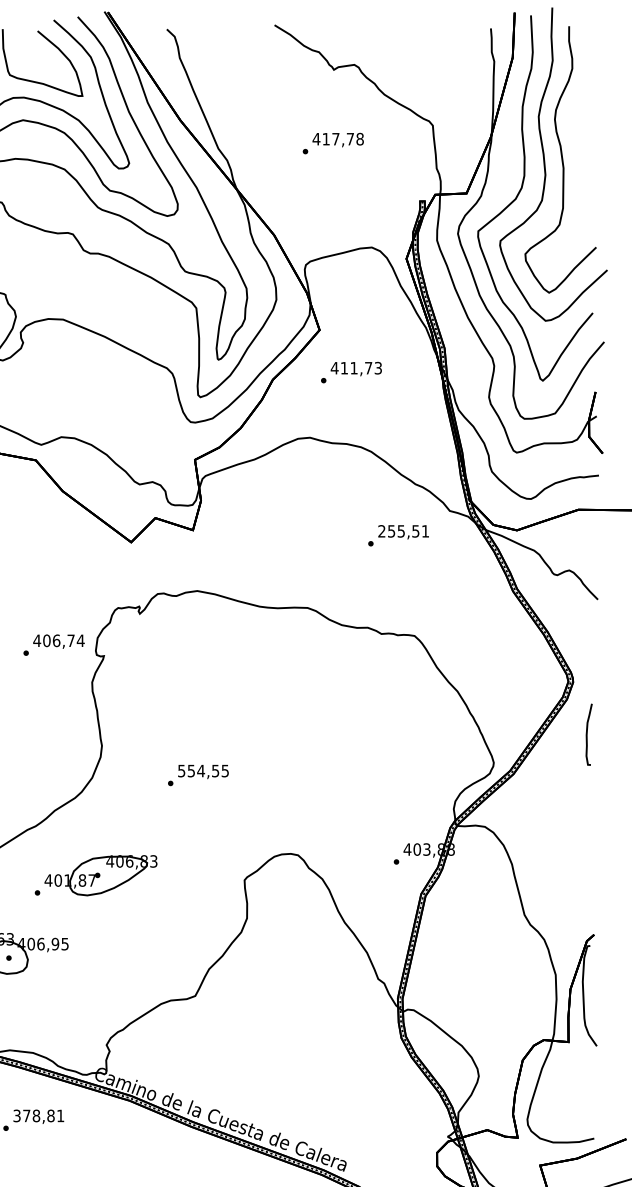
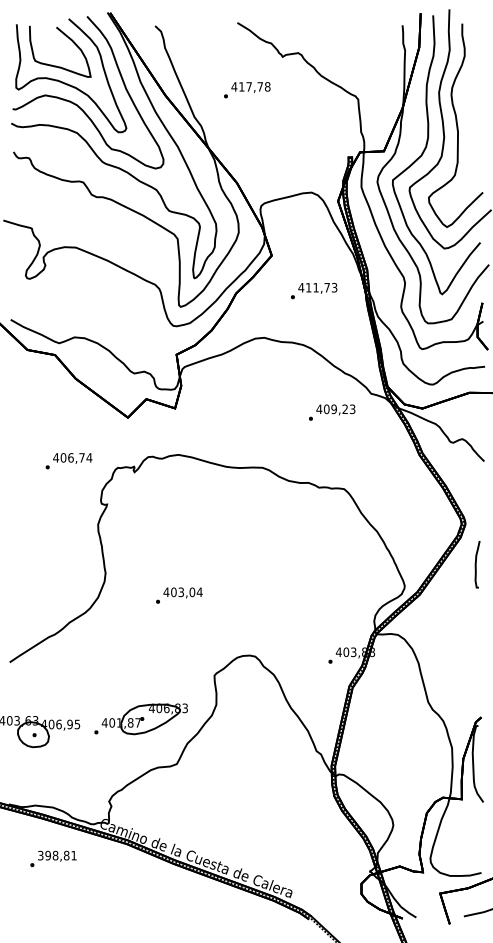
text: (333, 143) -> (247, 90), moved
text: (351, 373) -> (314, 291), moved
text: (403, 531) -> (335, 409), 255,51 -> 409,23
text: (53, 645) -> (68, 461), moved
text: (202, 771) -> (182, 592), 554,55 -> 403,04
part: (95, 876) -> (140, 719), moved
text: (25, 1115) -> (47, 855), 378,81 -> 398,81

